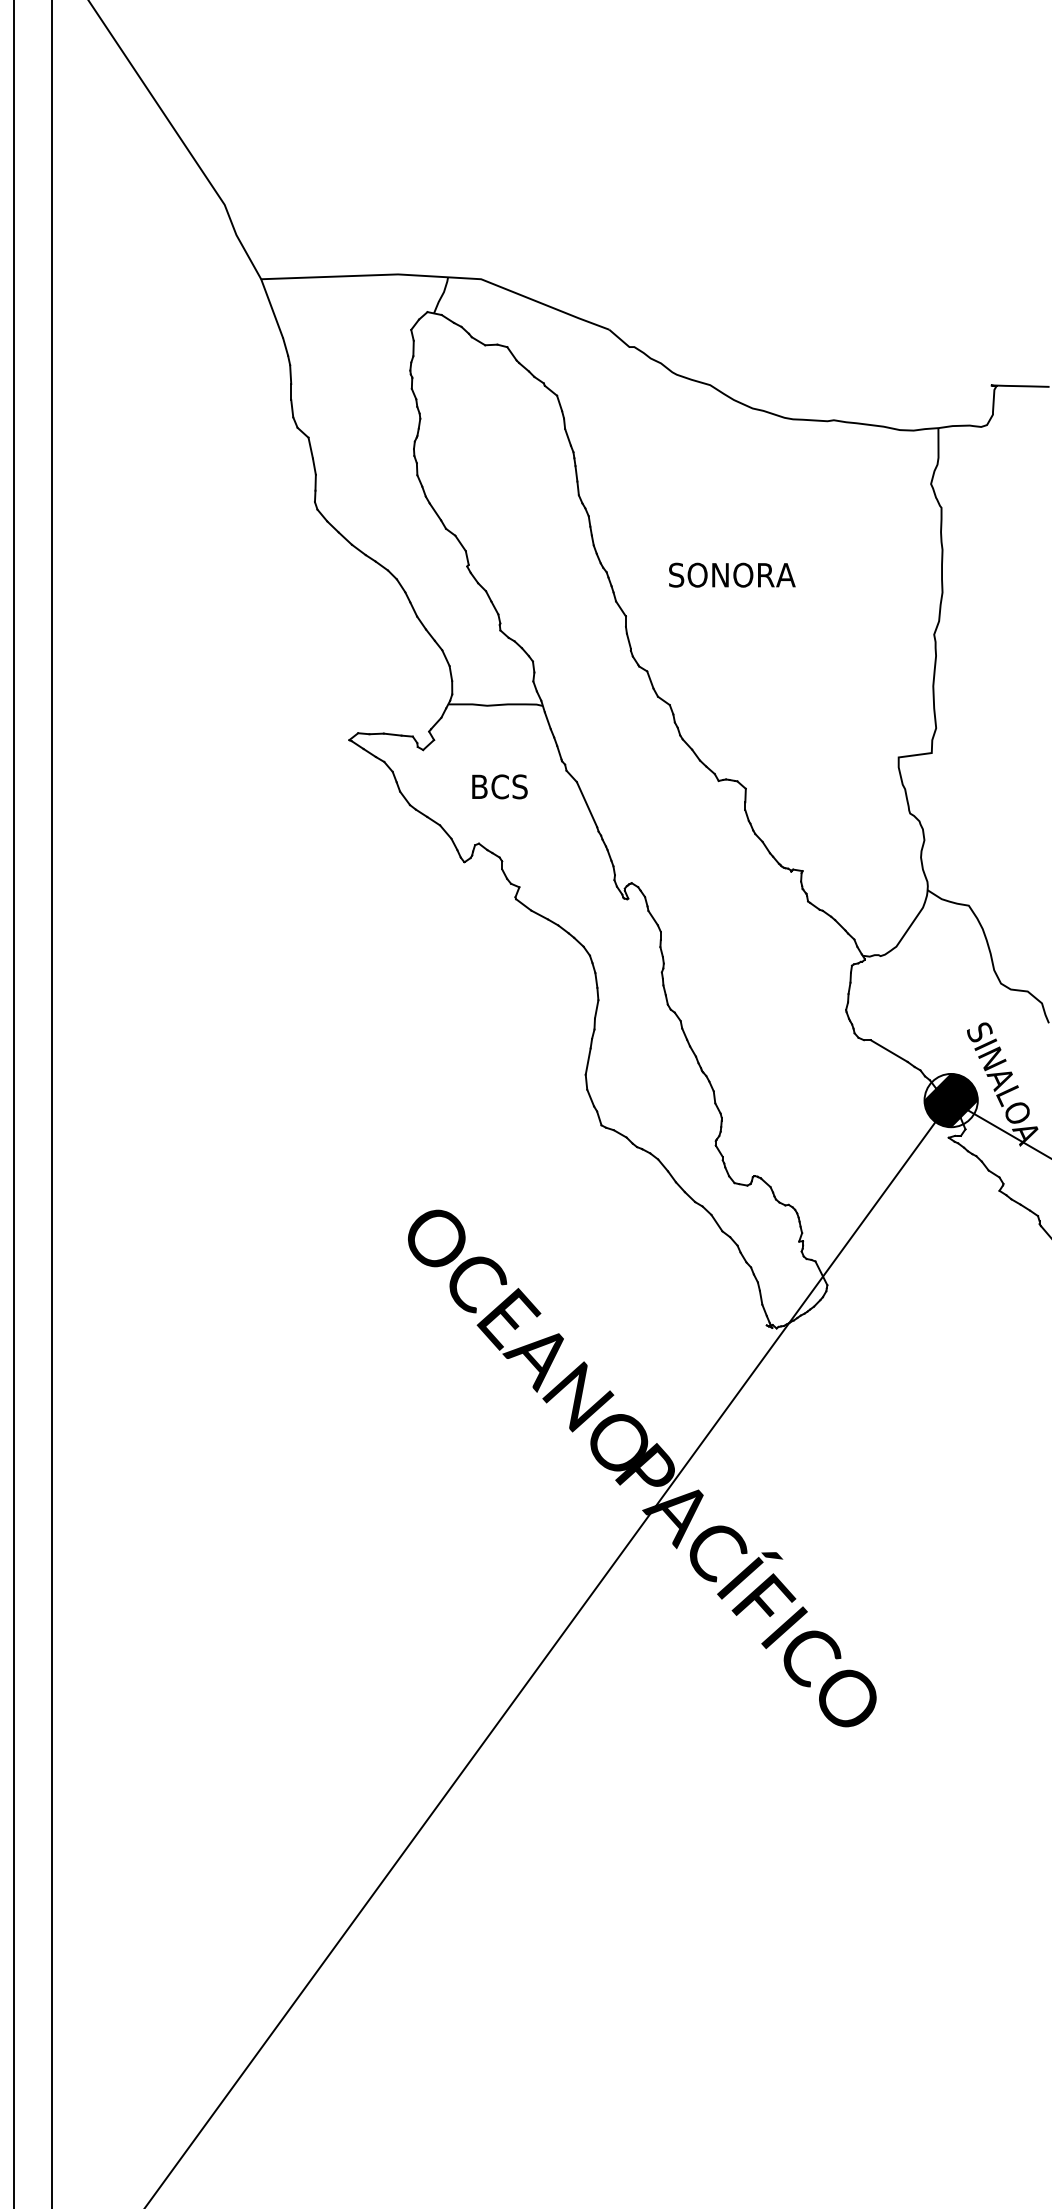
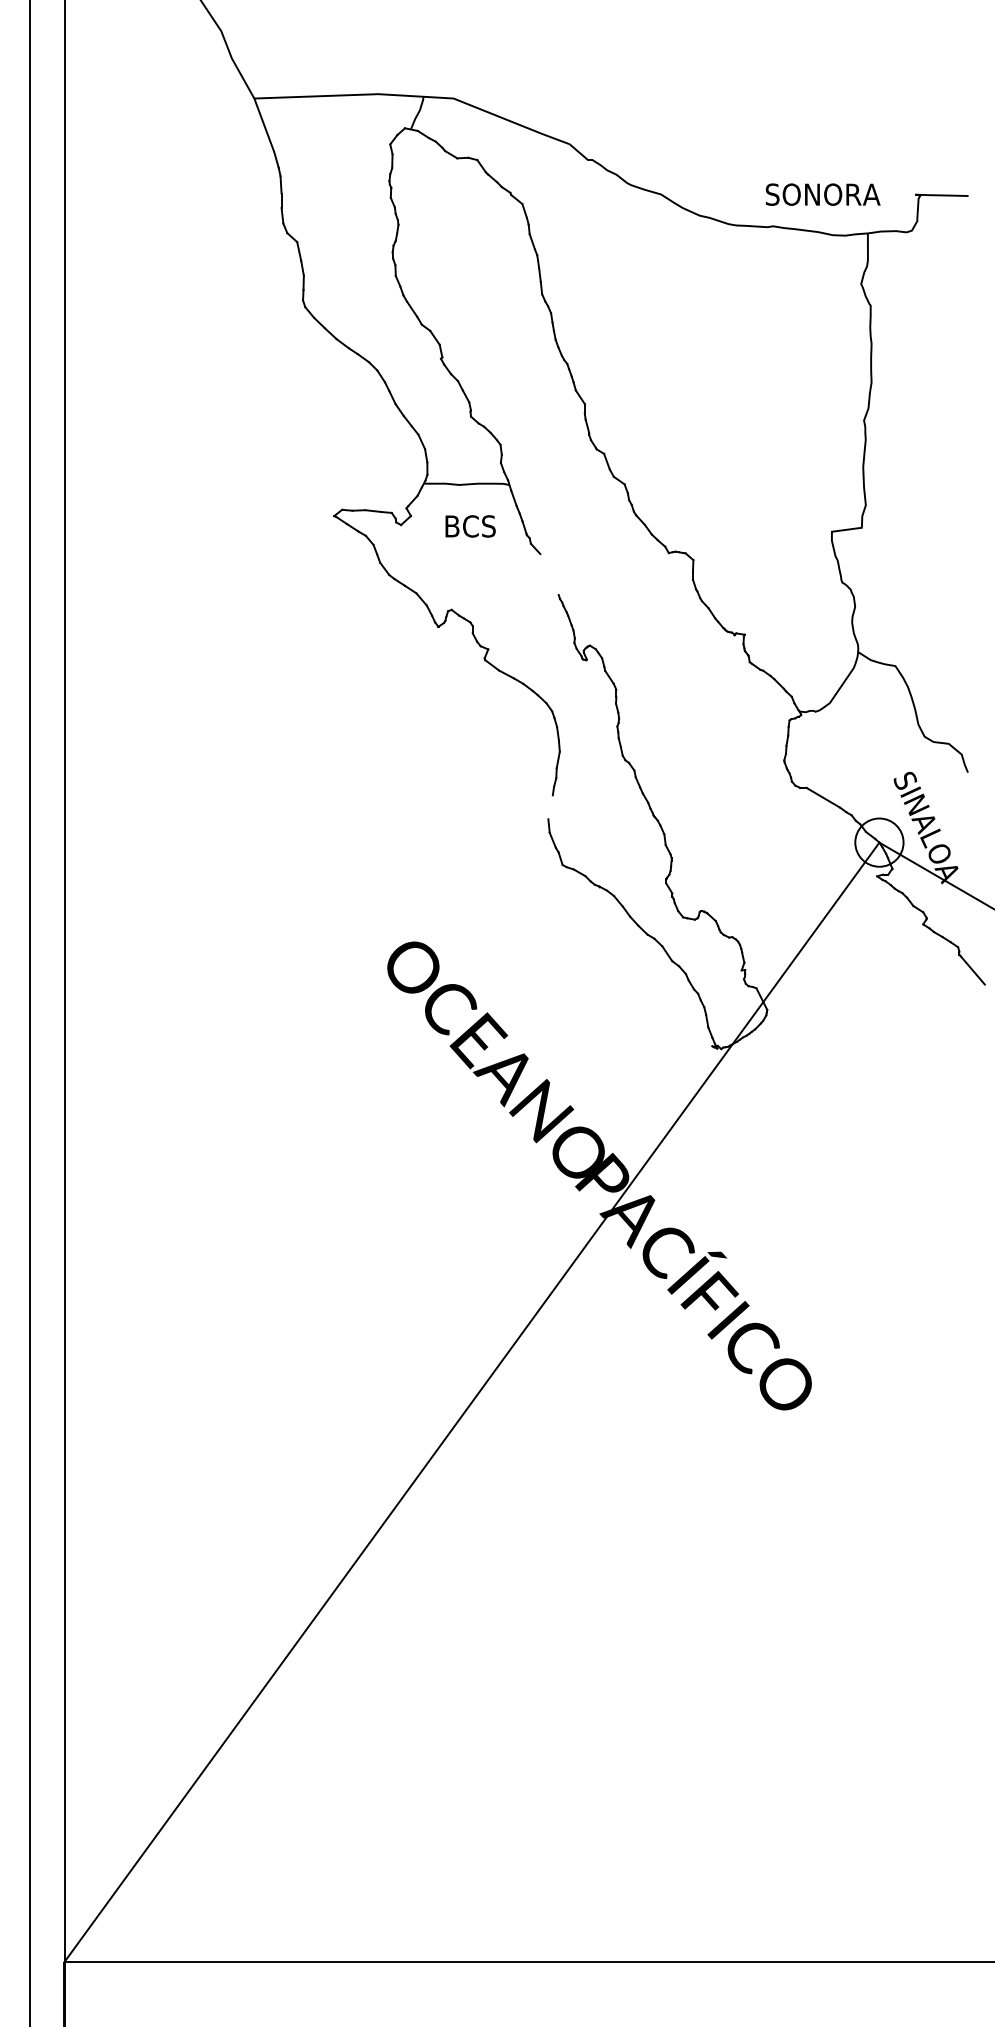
text: (731, 575) -> (822, 194), moved
text: (499, 786) -> (470, 526), moved
line: (586, 804) -> (549, 574), removed
line: (588, 1061) -> (550, 807), removed
hatch: (951, 1100) -> (879, 842), removed

